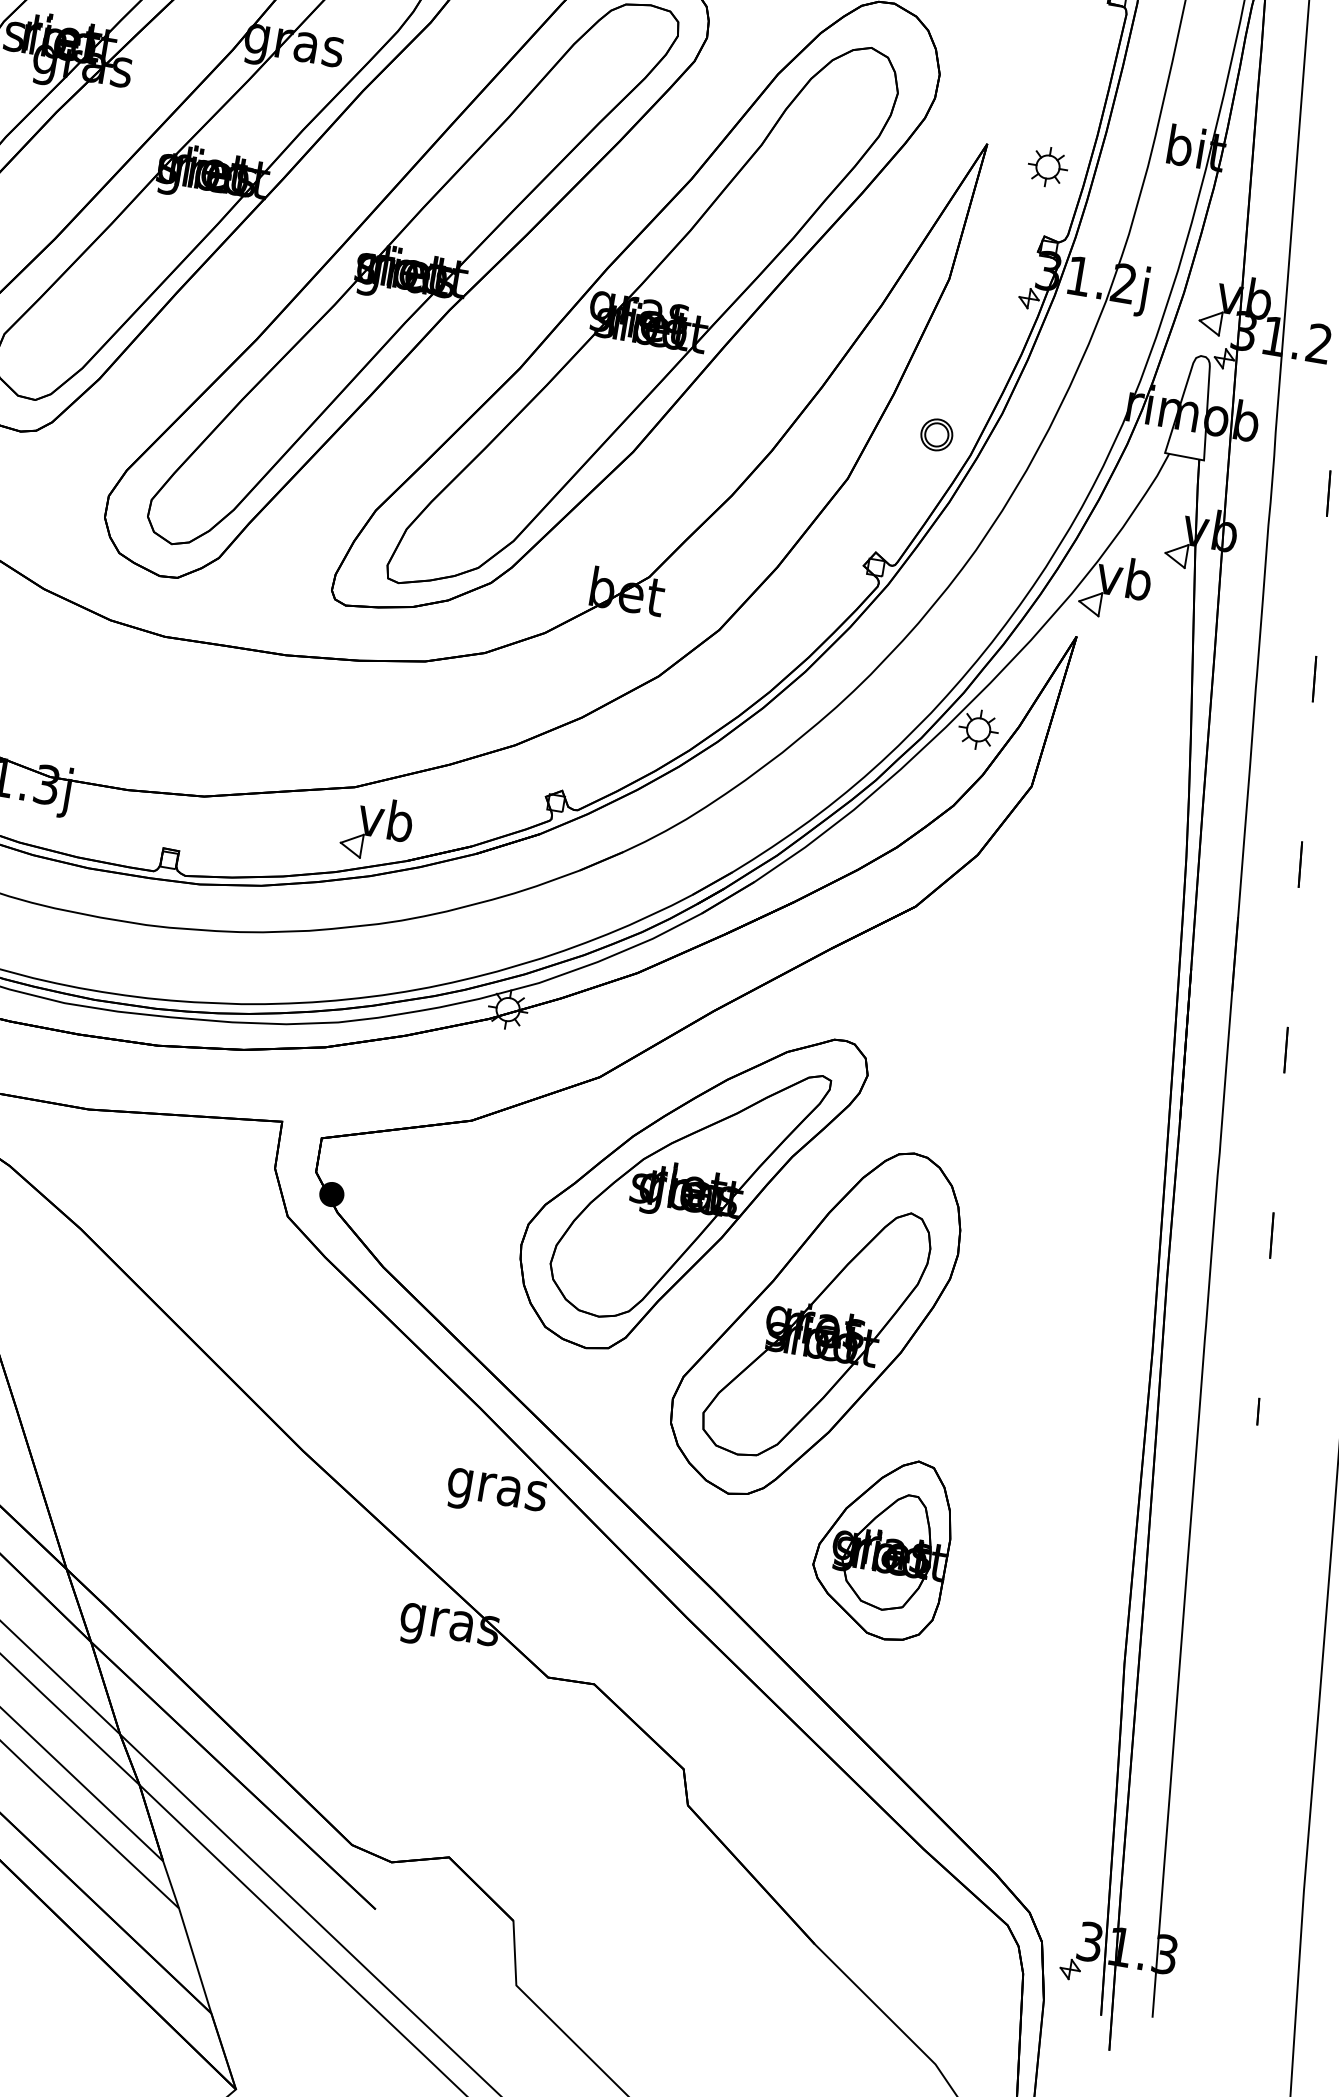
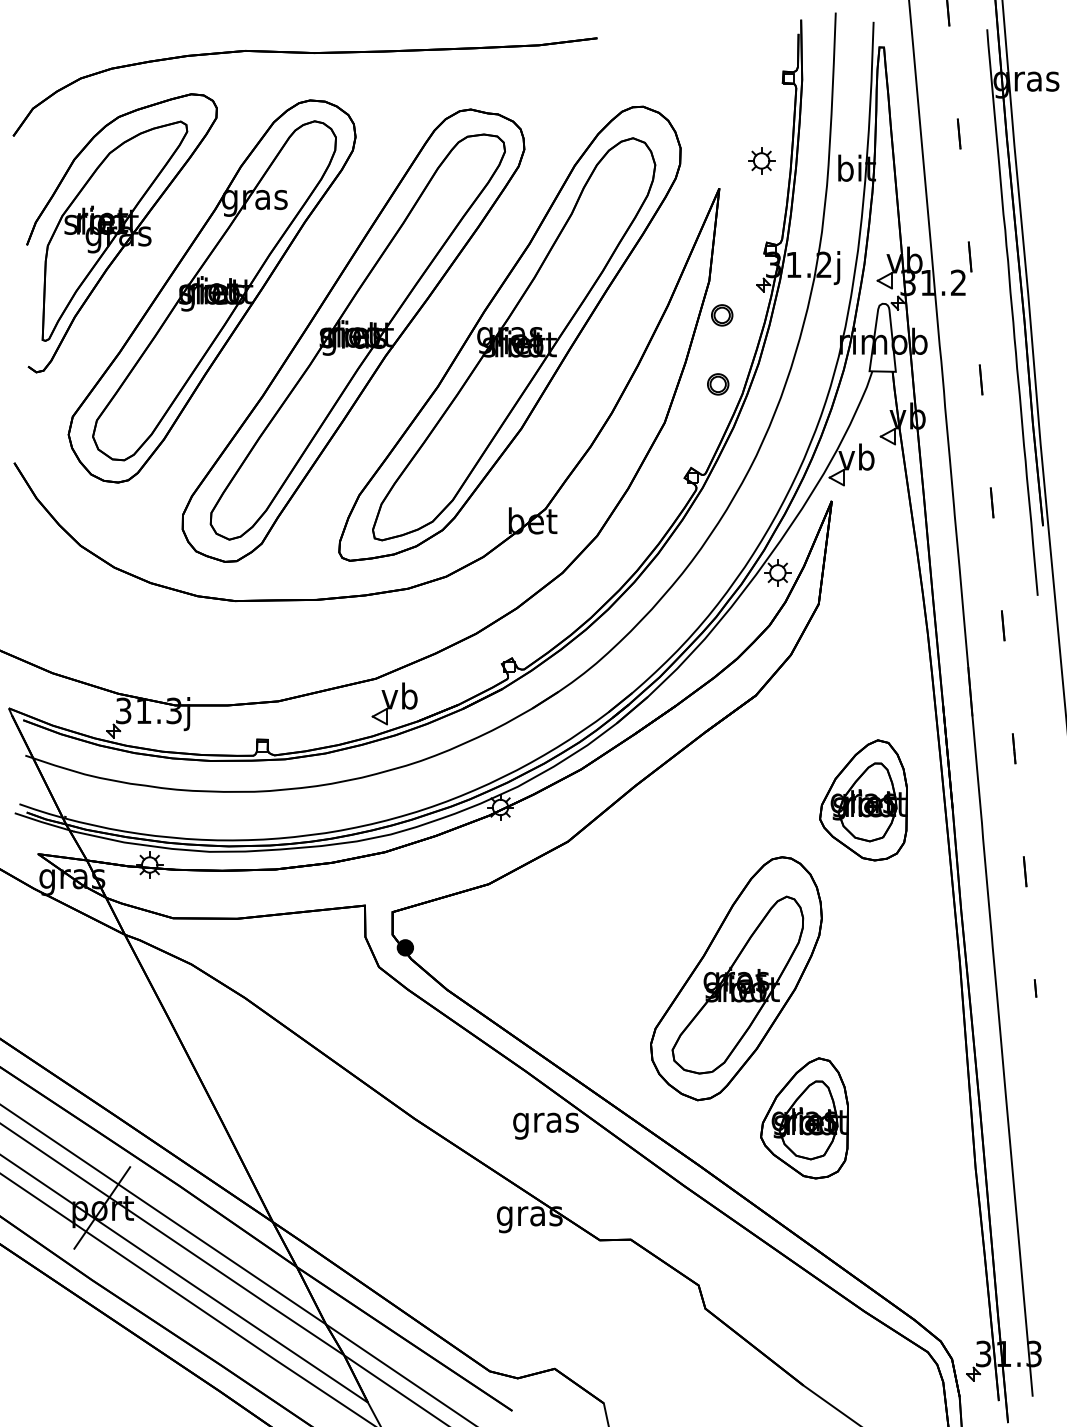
part: (1047, 166) -> (761, 160), moved
part: (960, 333) -> (722, 315), added
part: (1049, 1089) -> (863, 800), added
part: (688, 1189) -> (638, 905), removed

